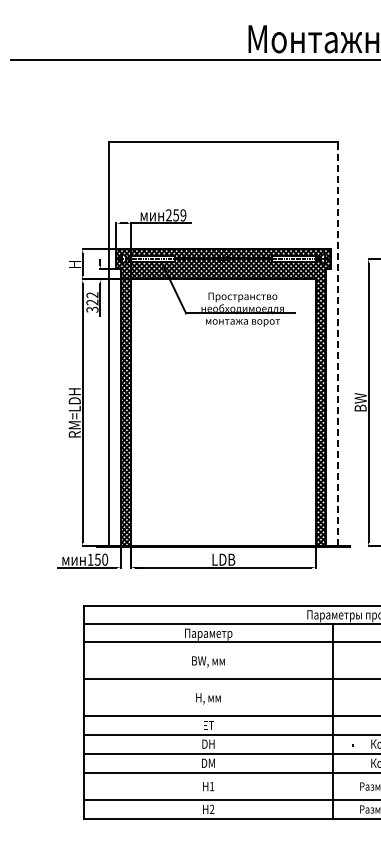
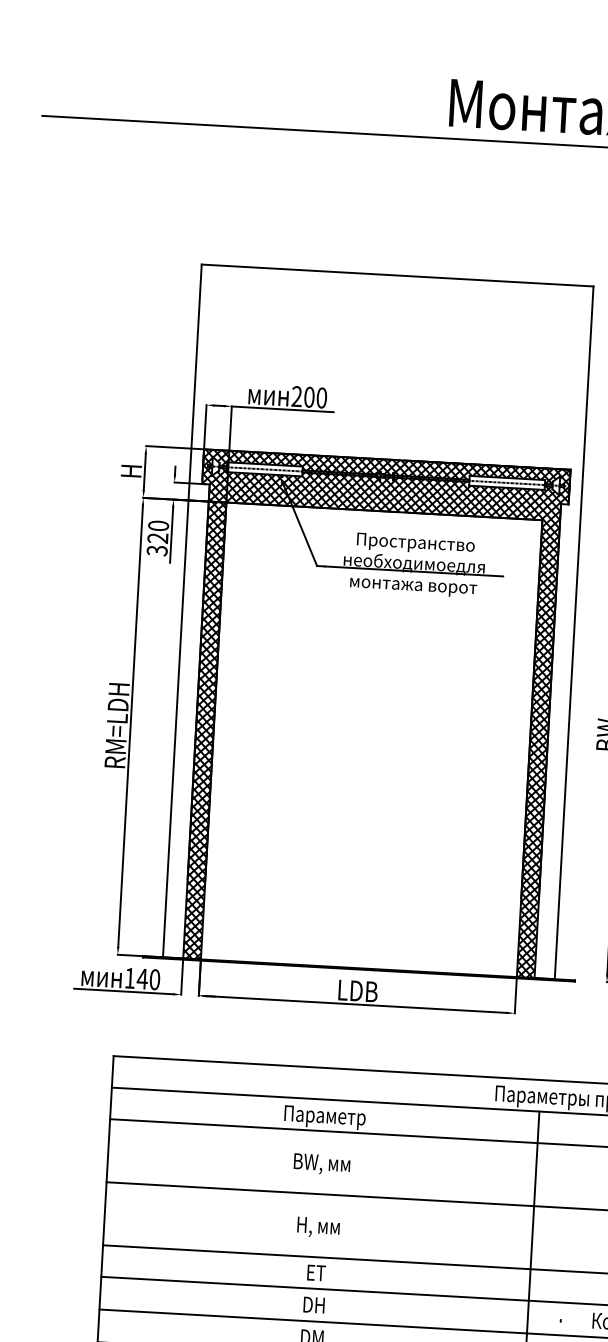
text: (179, 215) -> (315, 397), 259 -> 200
text: (92, 295) -> (158, 526), 322 -> 320
line: (338, 343) -> (574, 632), dashed -> solid
text: (97, 559) -> (141, 978), 150 -> 140

